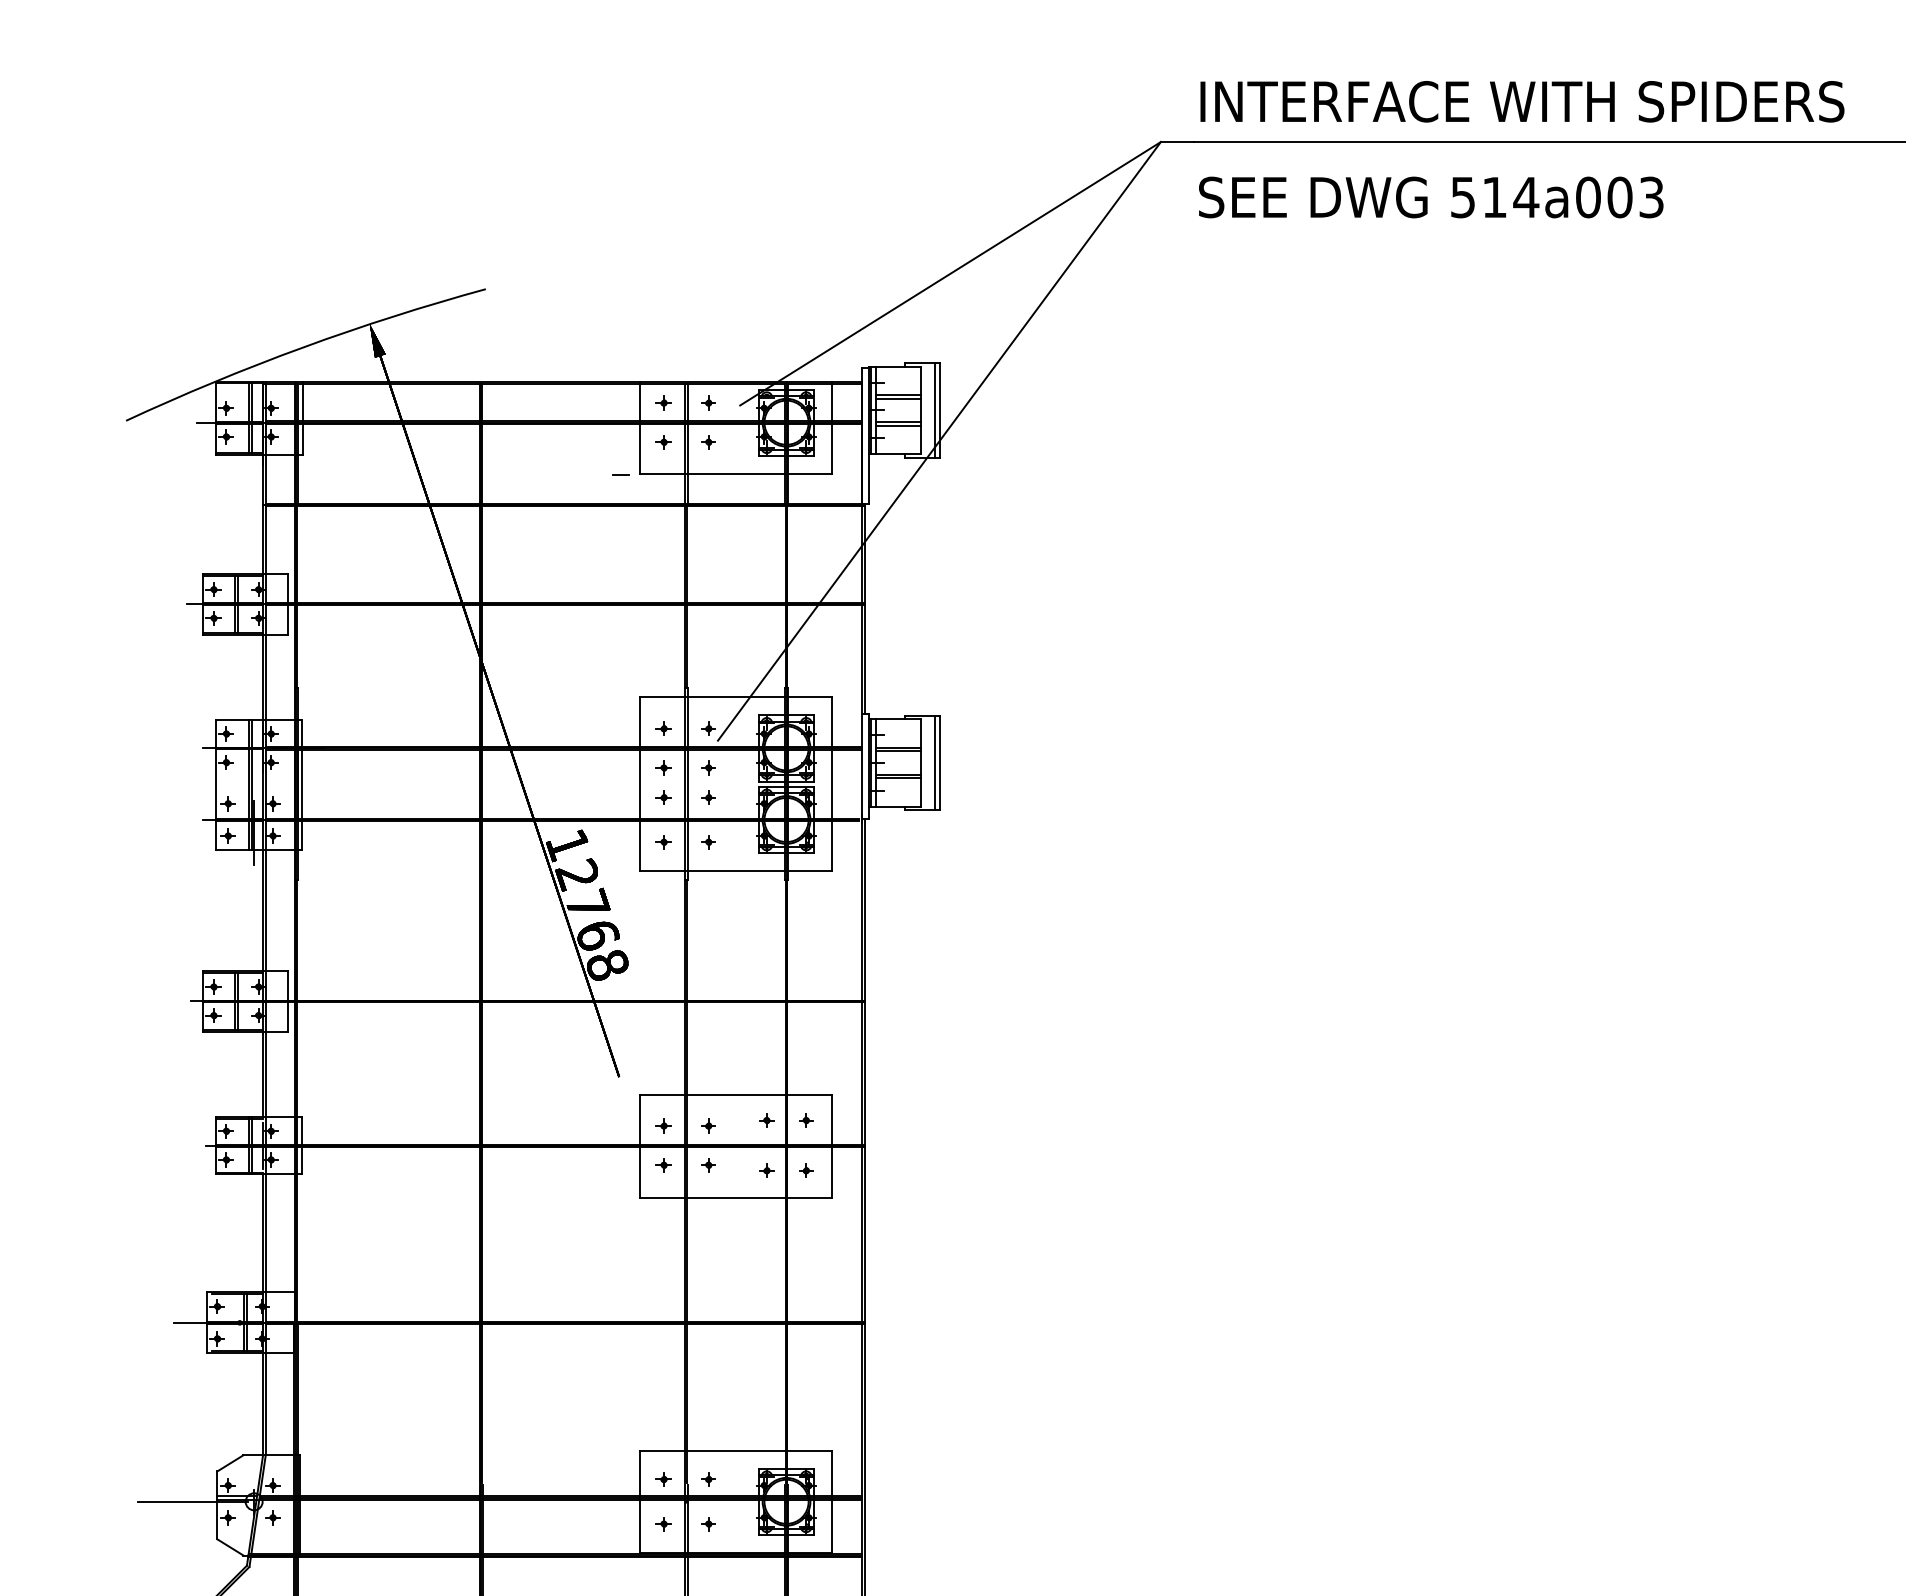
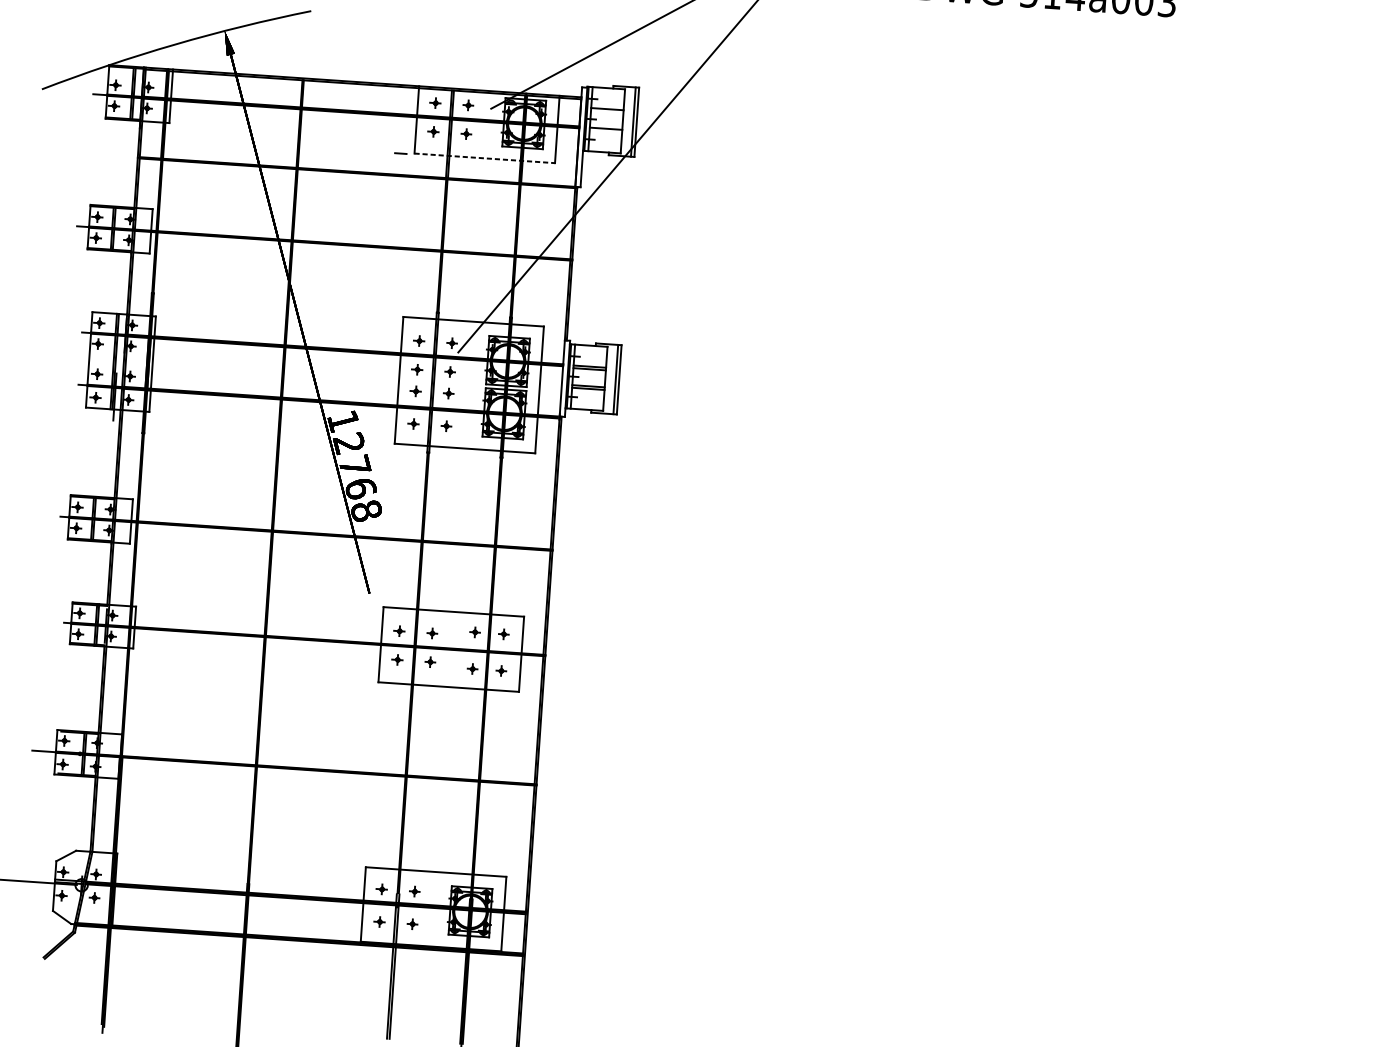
line: (898, 398) -> (607, 111), removed
line: (898, 425) -> (605, 131), removed
line: (736, 473) -> (485, 158), solid -> dashed

